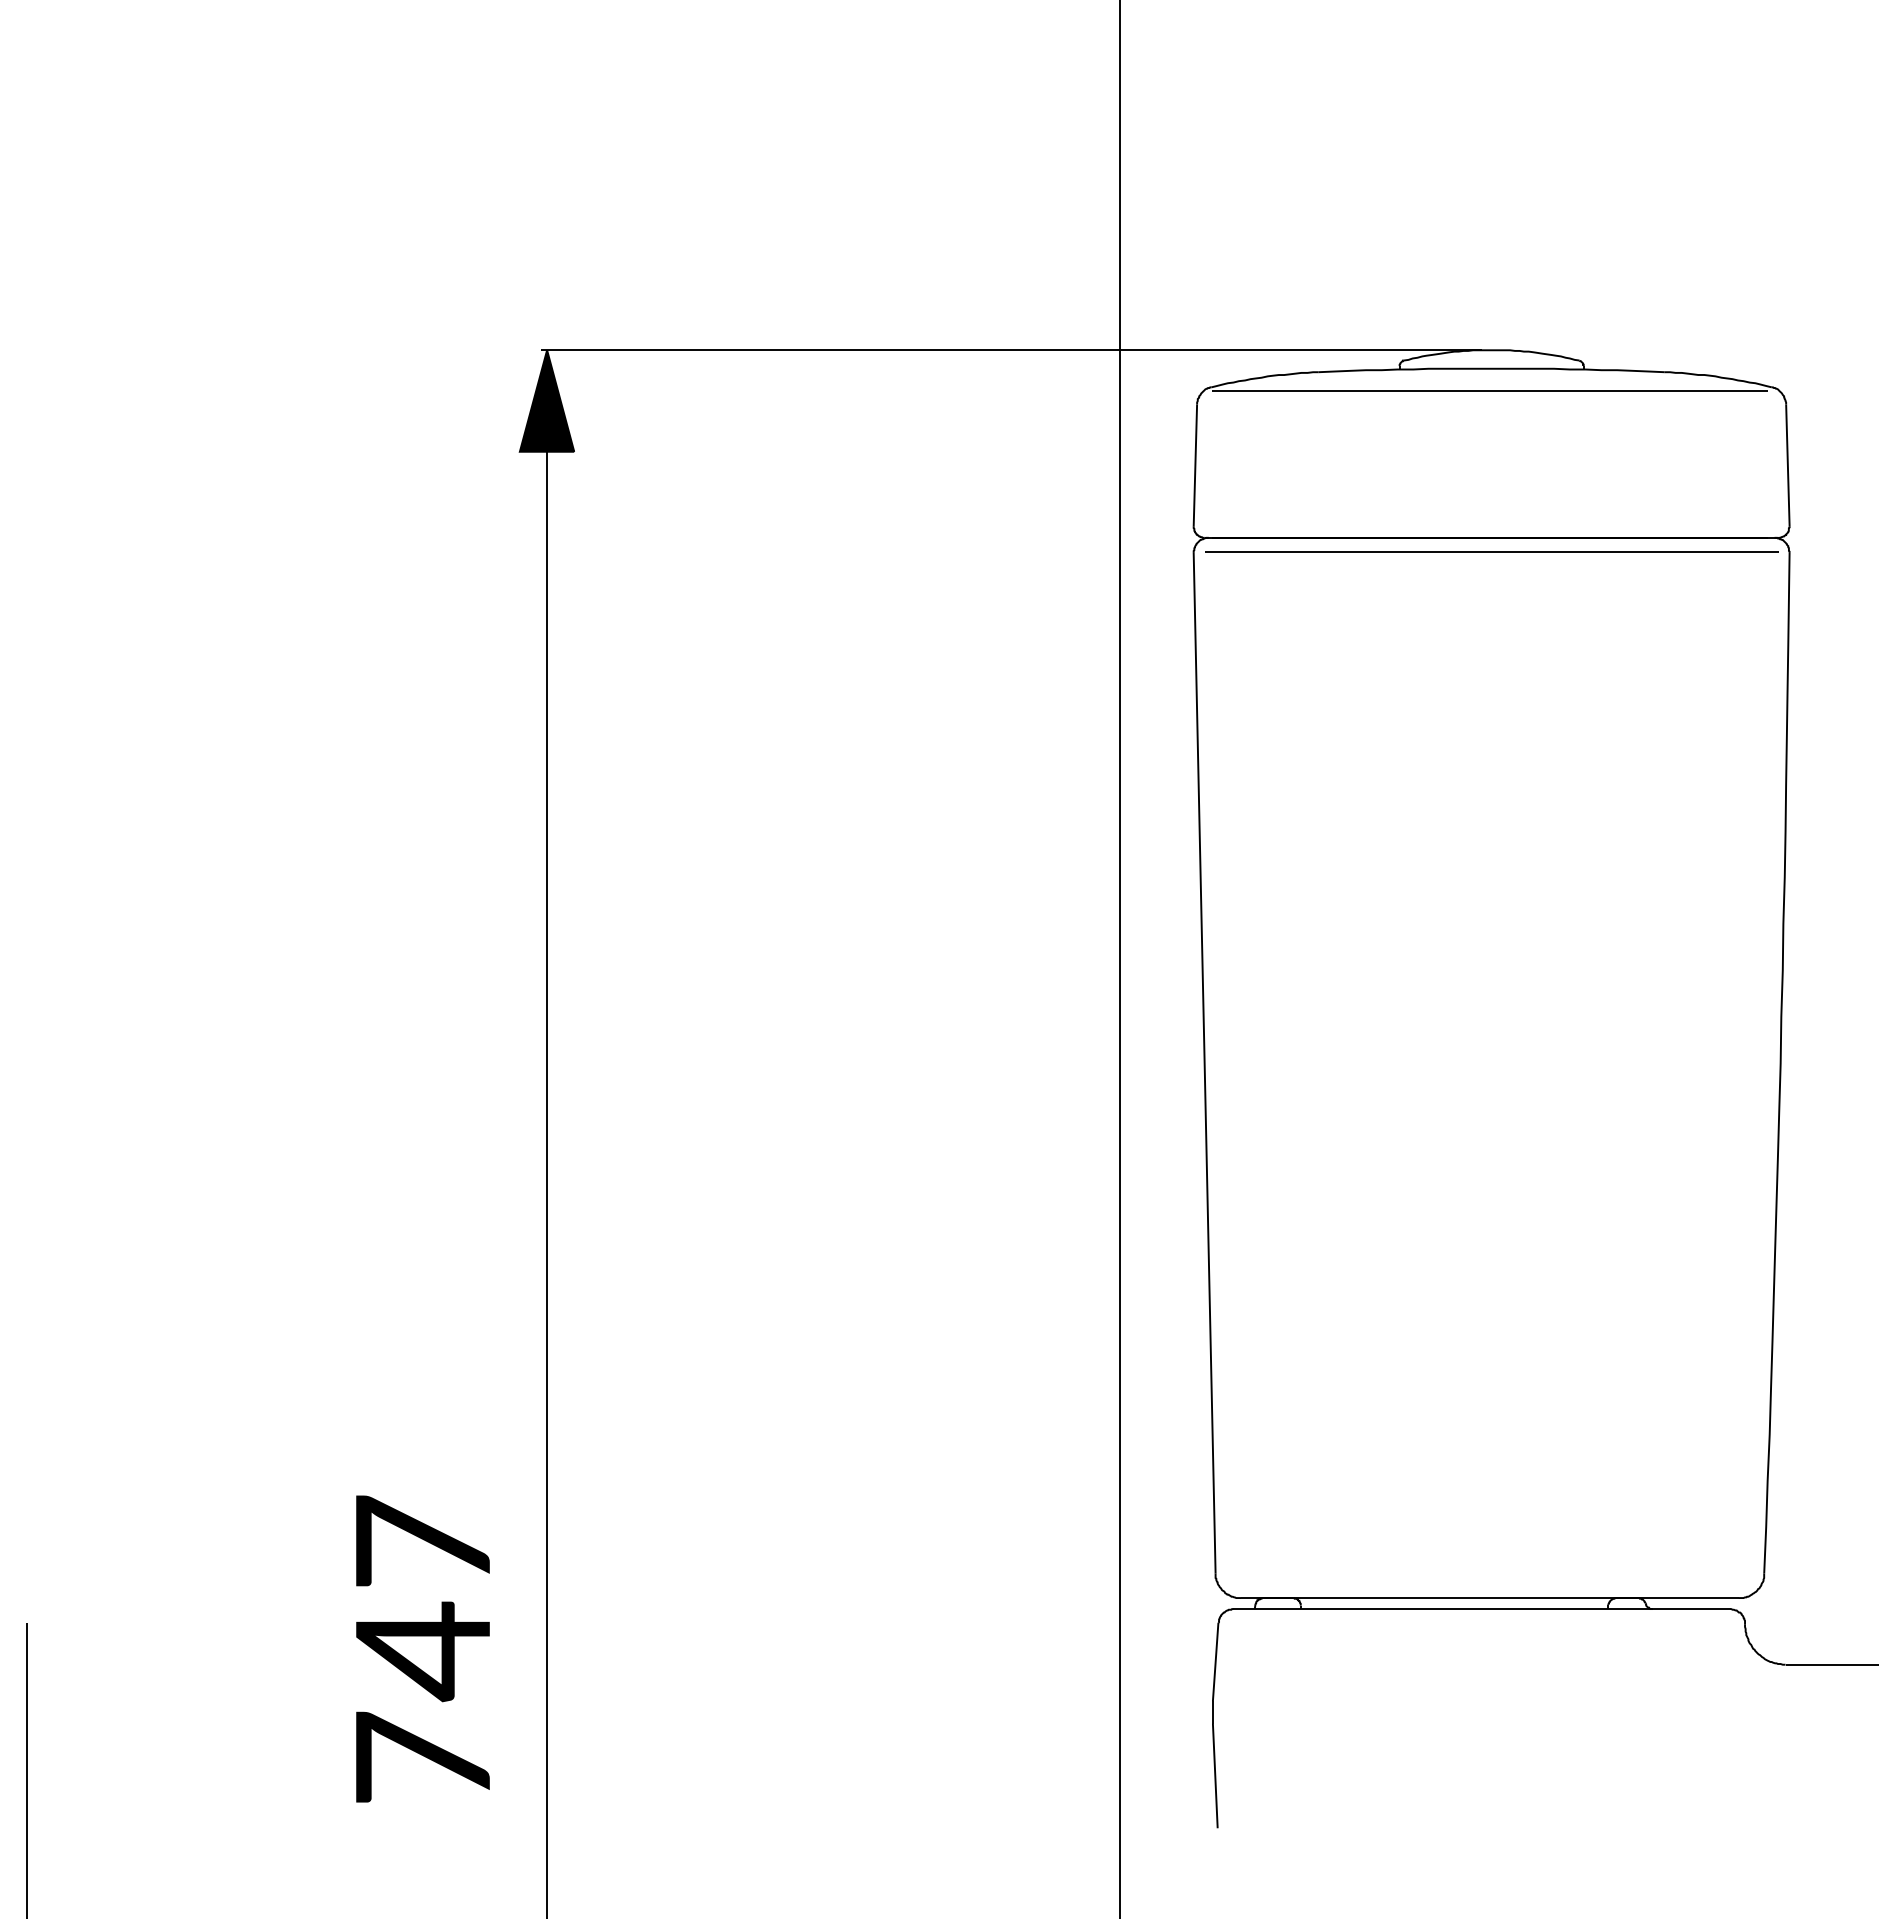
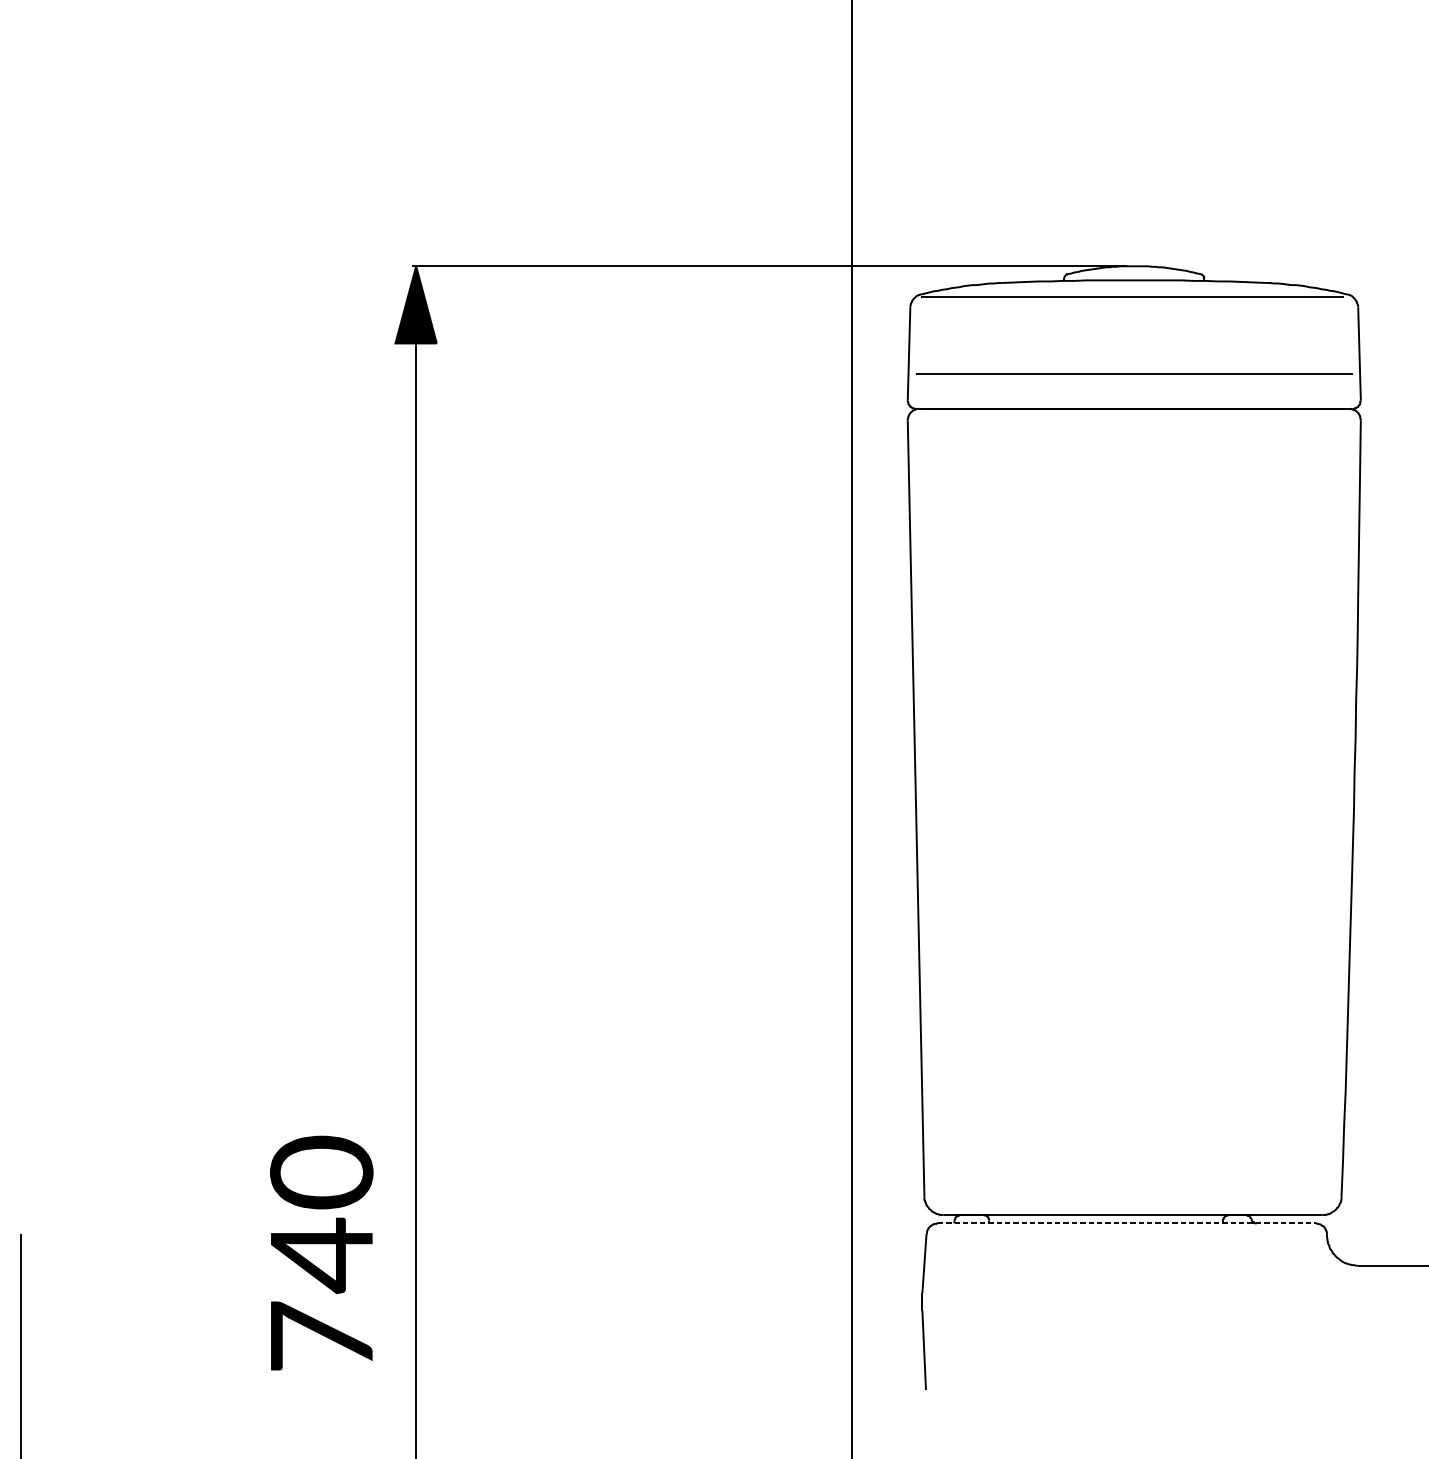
line: (1491, 551) -> (1134, 373), moved
text: (422, 1541) -> (321, 1171), 747 -> 740
line: (1482, 1609) -> (1127, 1223), solid -> dashed

